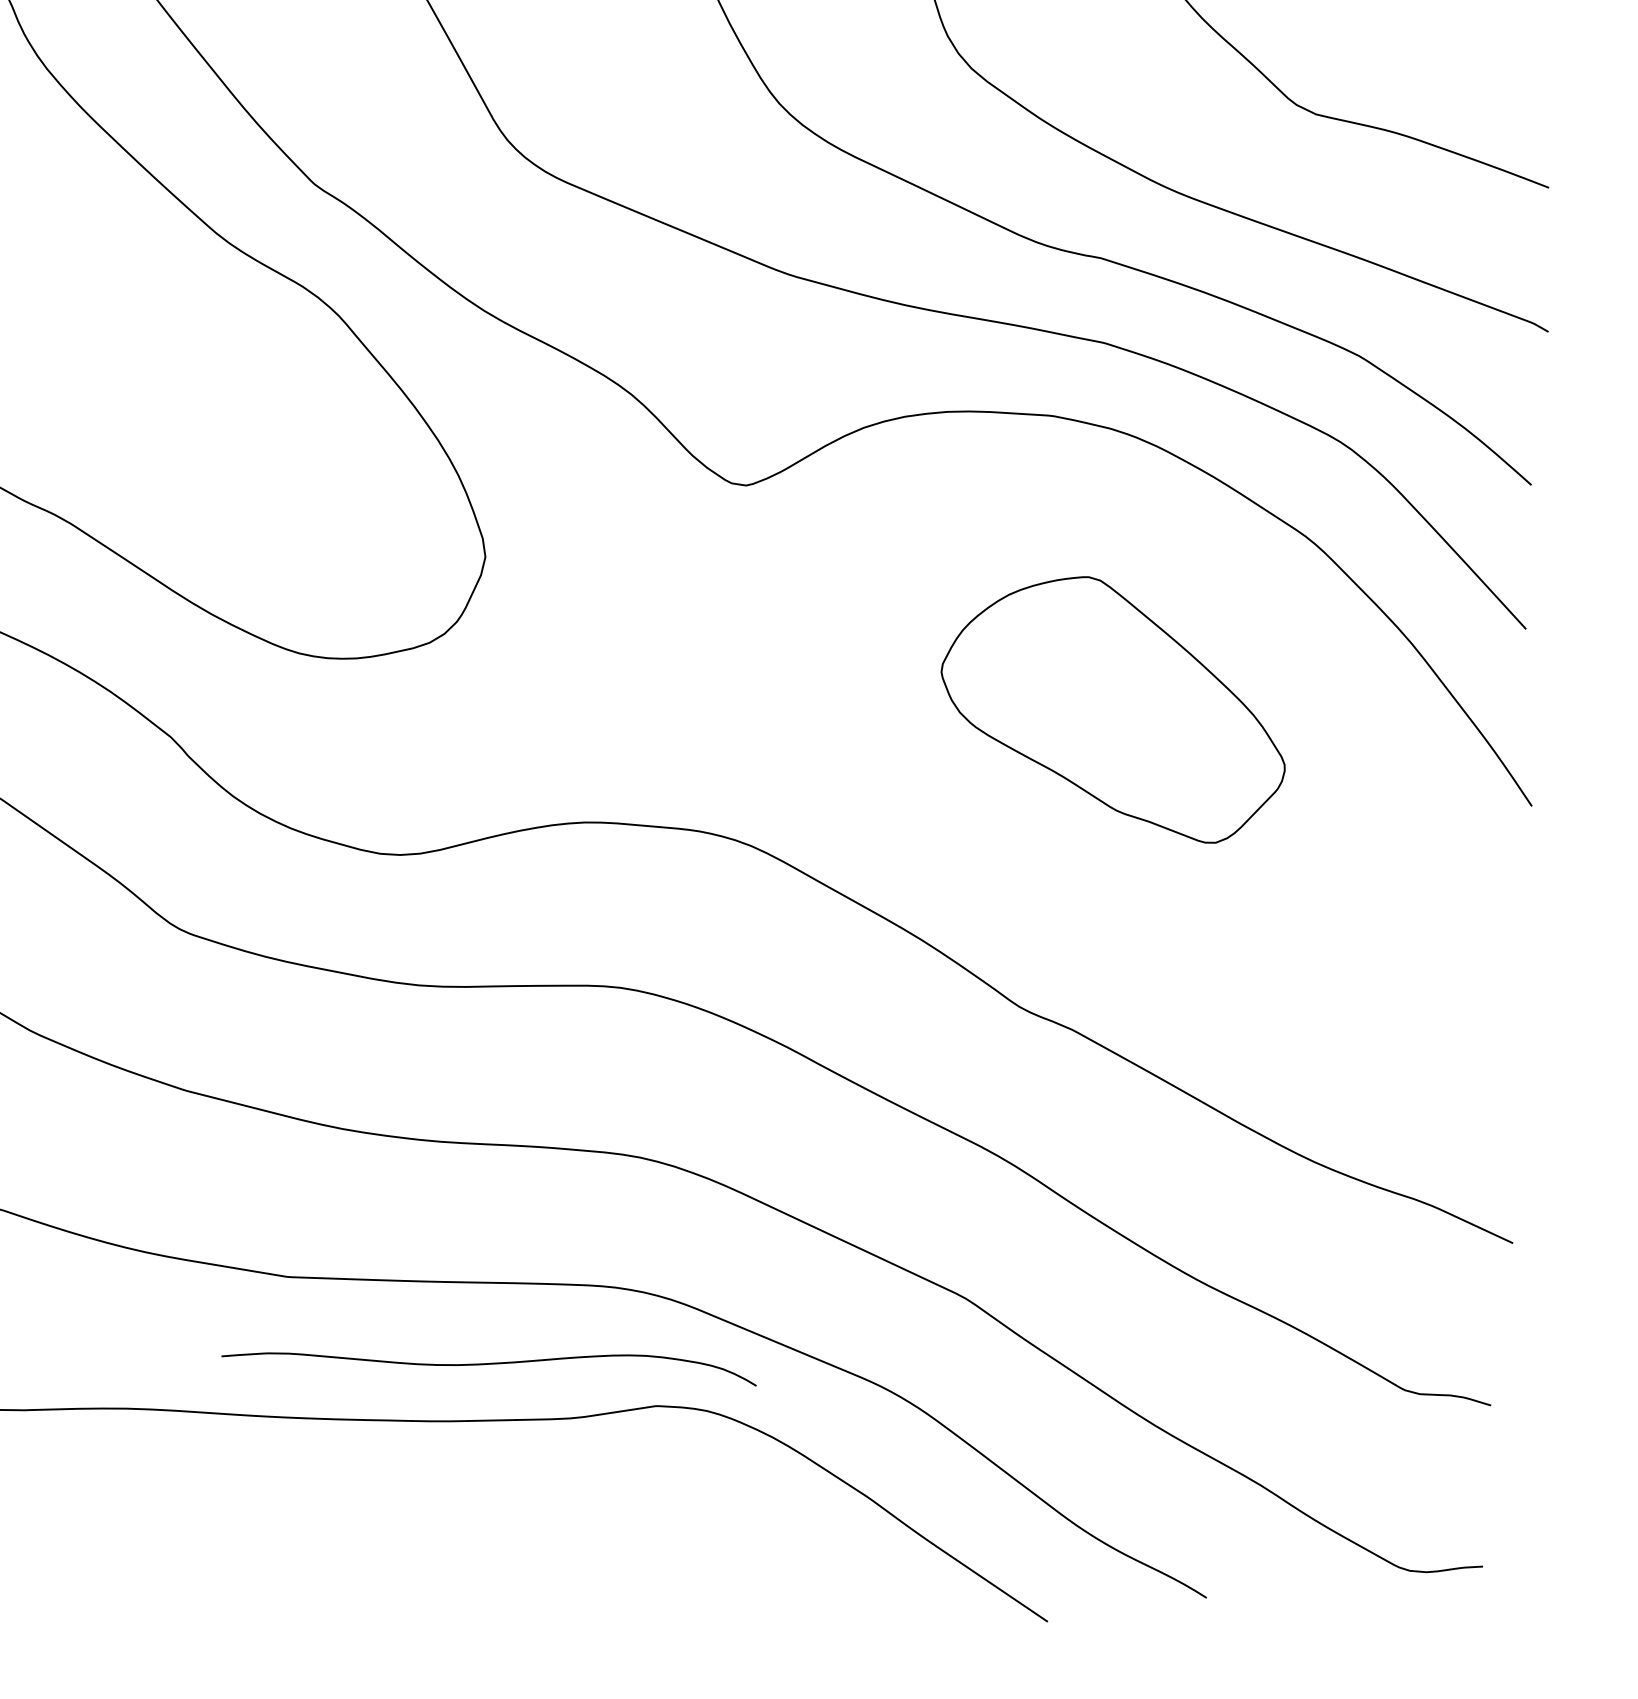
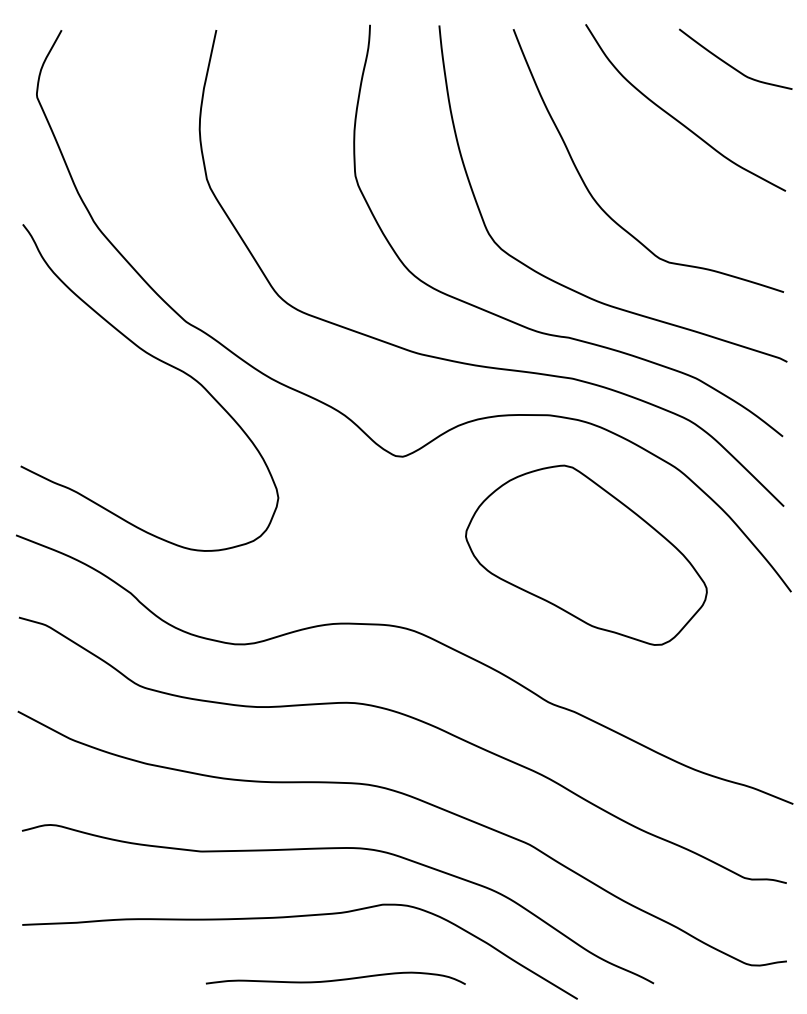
part: (1114, 706) -> (586, 554), size x1.43
curve: (488, 1361) -> (335, 979), moved

